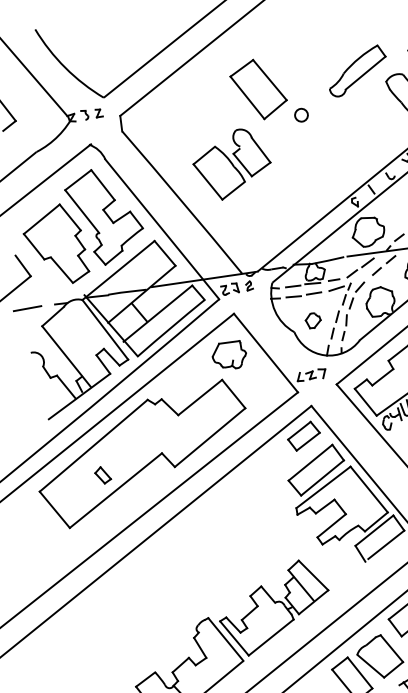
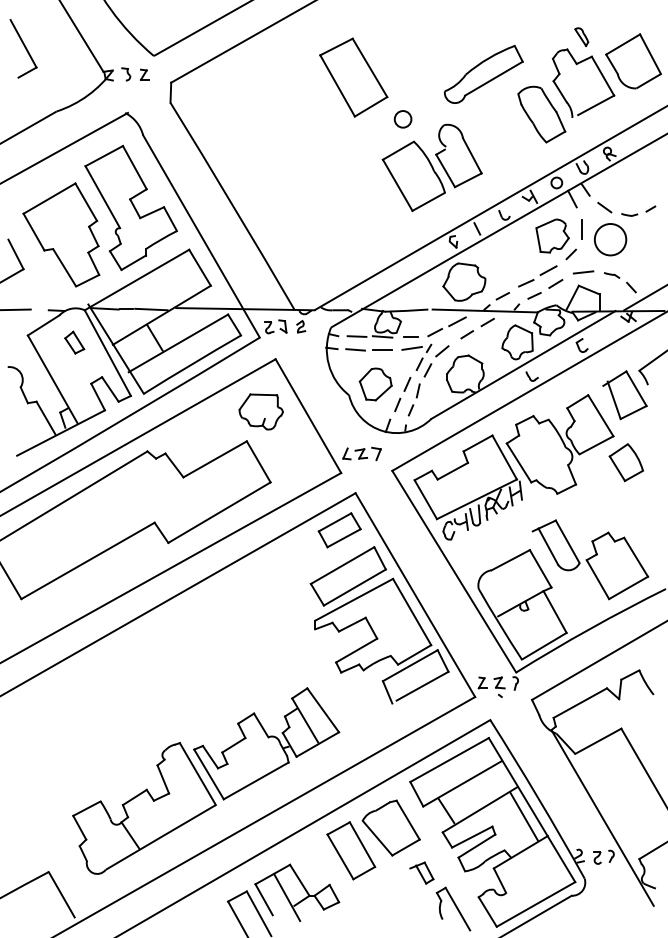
part: (231, 164) -> (431, 167), moved
part: (313, 320) -> (375, 384), size x1.67
part: (102, 475) -> (74, 342), moved

